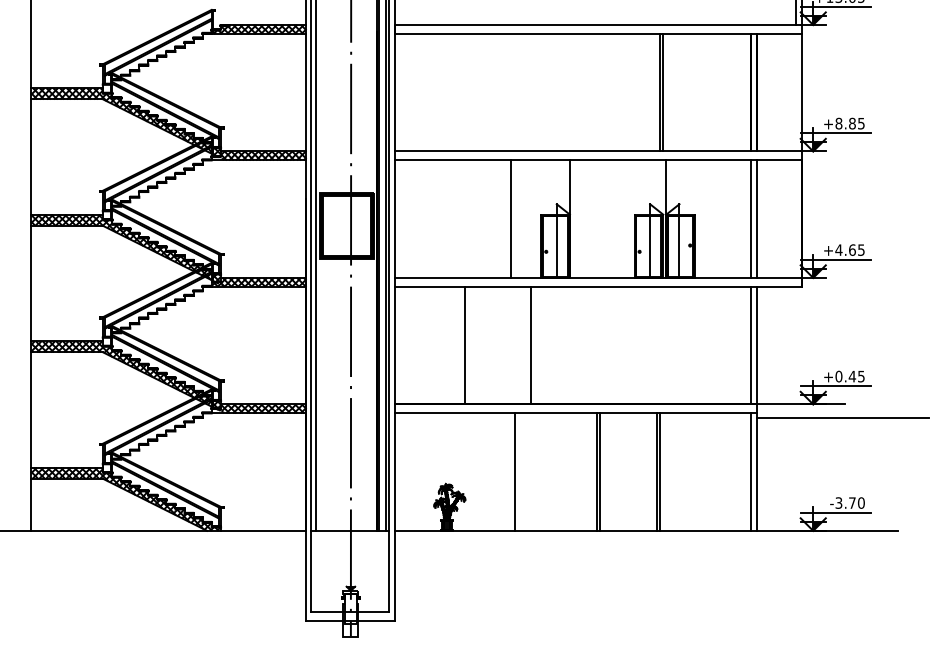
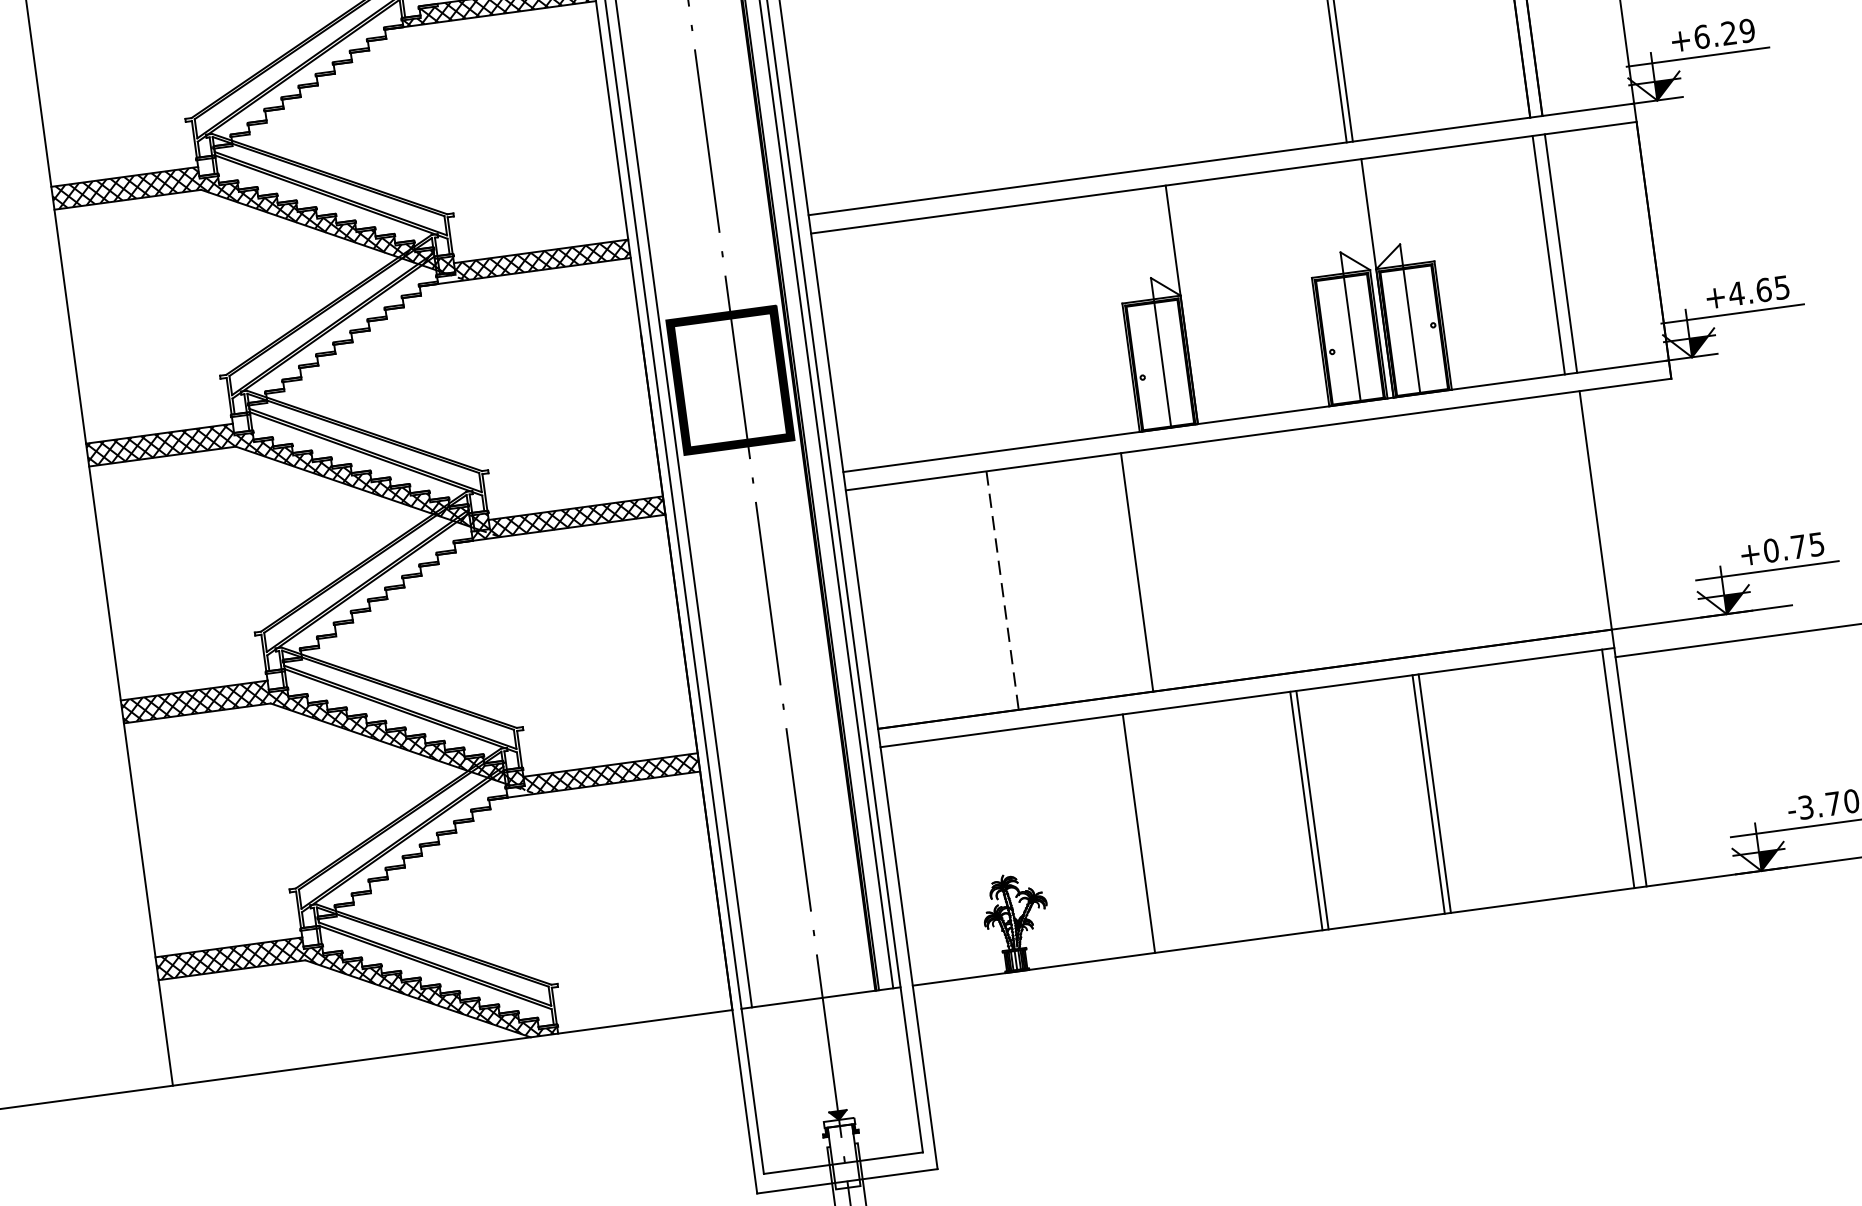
text: (849, 123) -> (1723, 33), +8.85 -> +6.29
line: (510, 218) -> (1060, 319), removed
line: (464, 345) -> (1002, 590), solid -> dashed
line: (750, 345) -> (1583, 511), removed
text: (852, 376) -> (1798, 546), +0.45 -> +0.75

